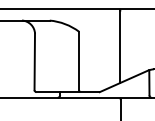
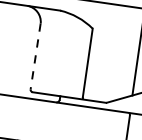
line: (34, 62) -> (35, 57), solid -> dashed

